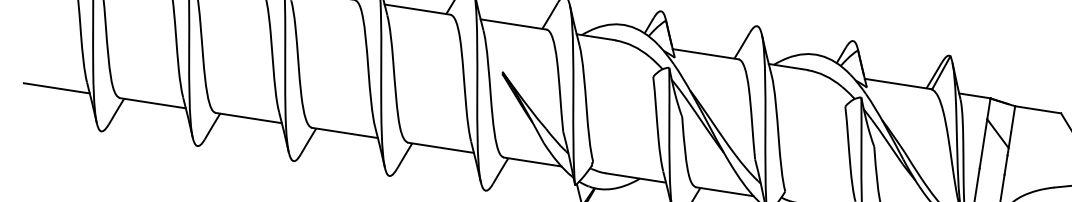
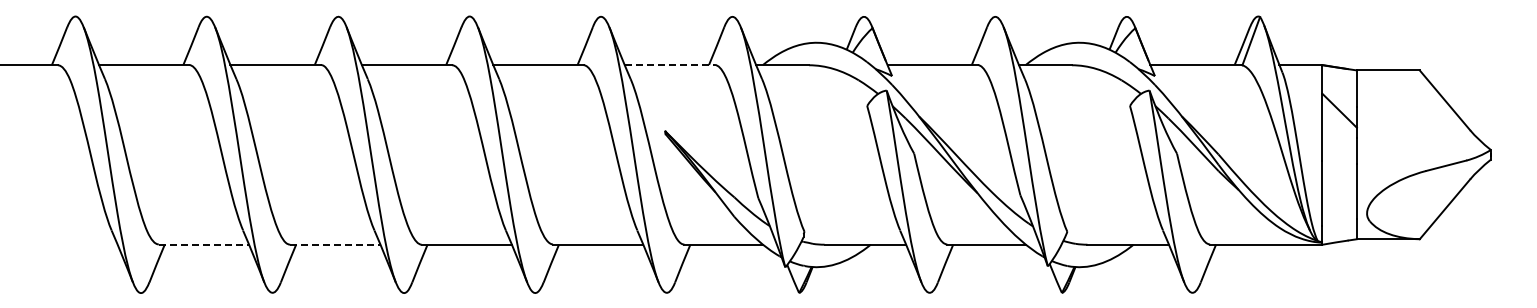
line: (514, 24) -> (670, 64), solid -> dashed
line: (56, 88) -> (72, 244), removed
line: (153, 103) -> (204, 244), solid -> dashed
line: (249, 117) -> (335, 244), solid -> dashed

